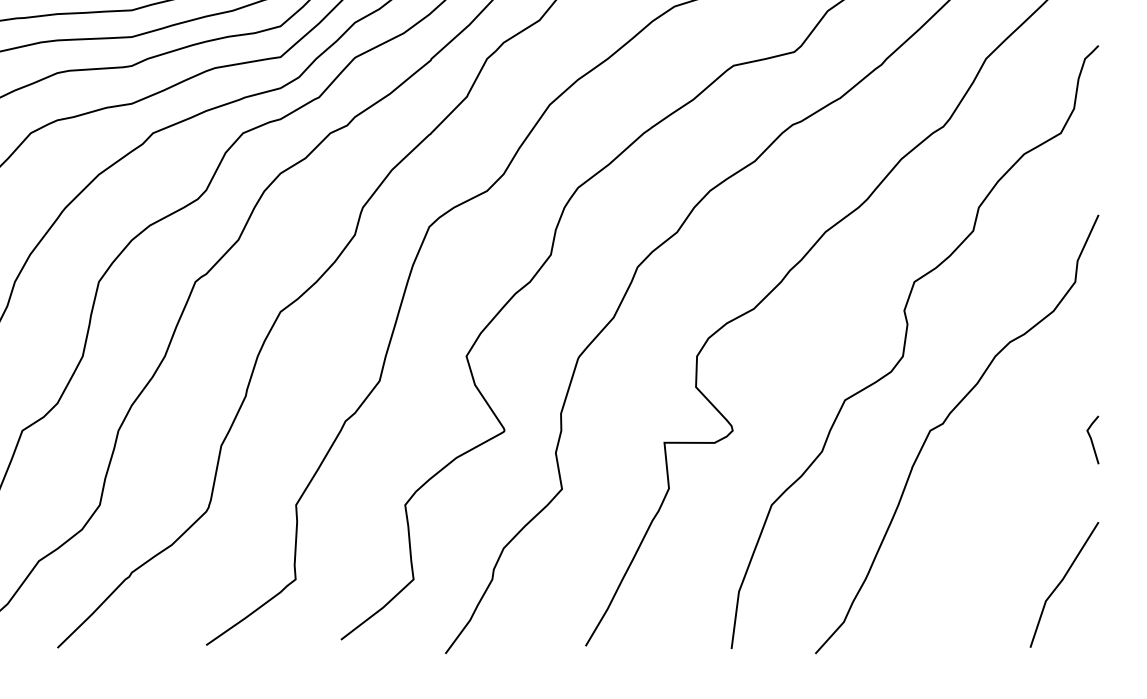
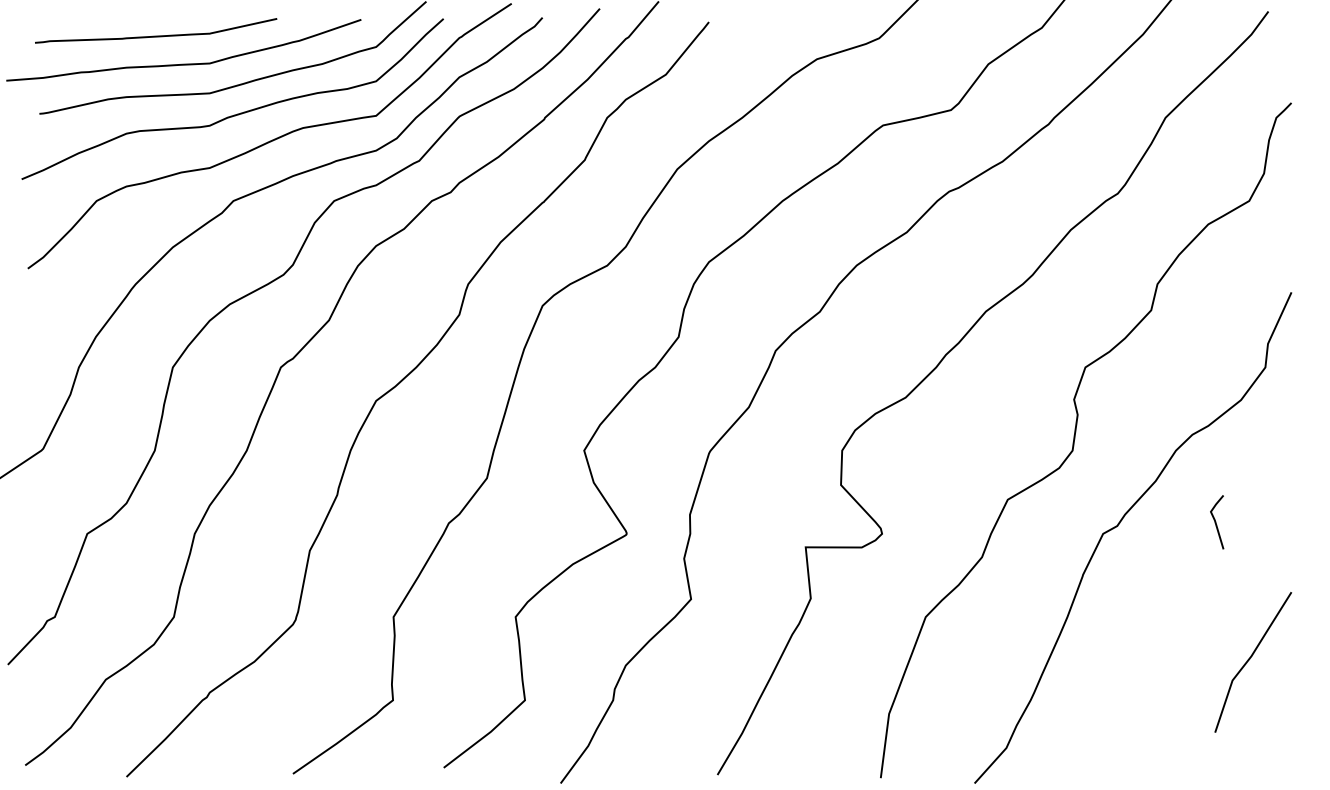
line: (1092, 440) -> (1216, 522), moved
line: (1061, 582) -> (1250, 659), moved

